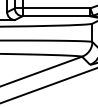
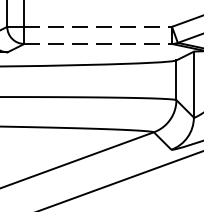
line: (56, 8) -> (98, 27), solid -> dashed
line: (56, 16) -> (98, 44), solid -> dashed

